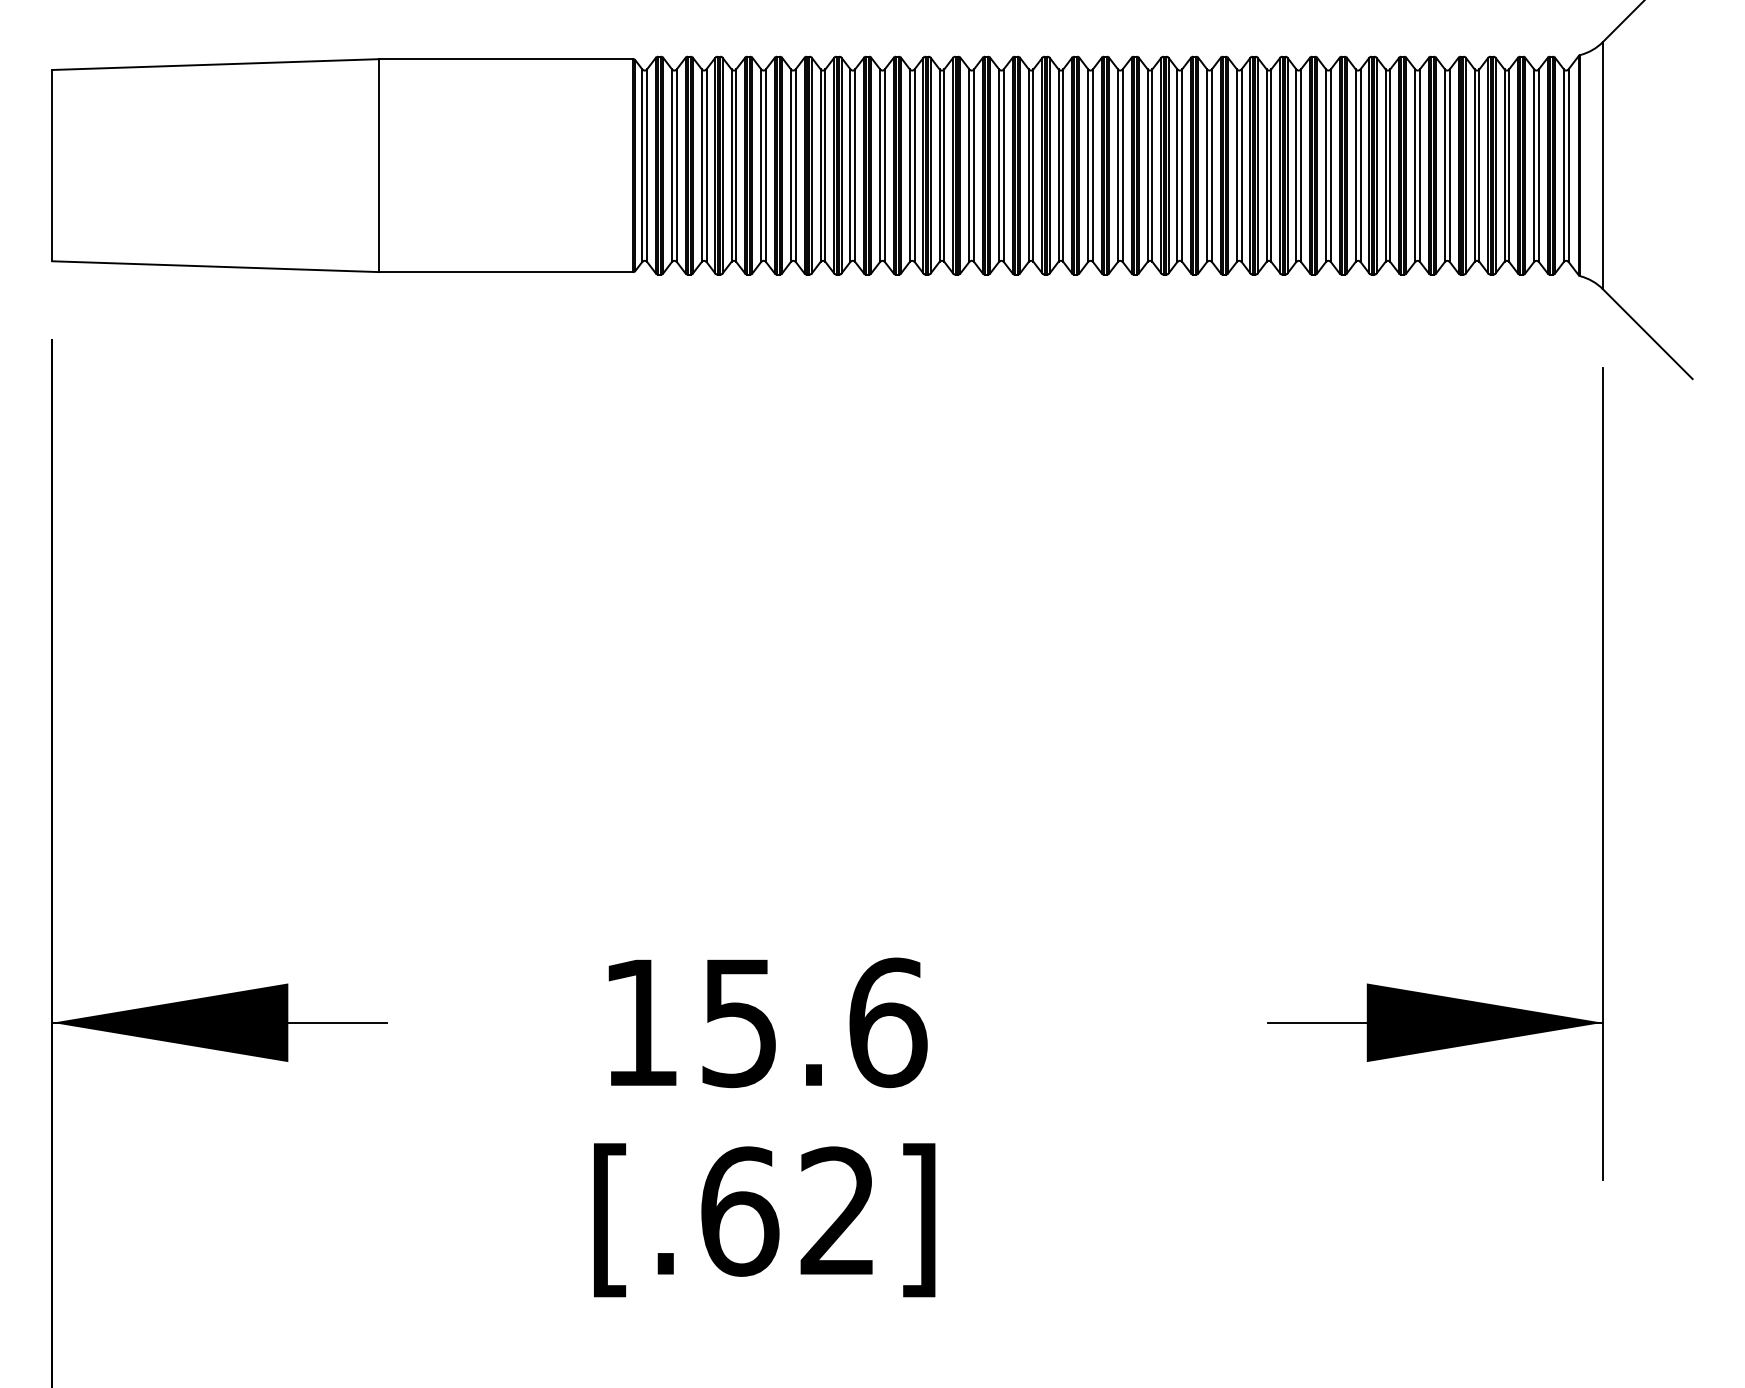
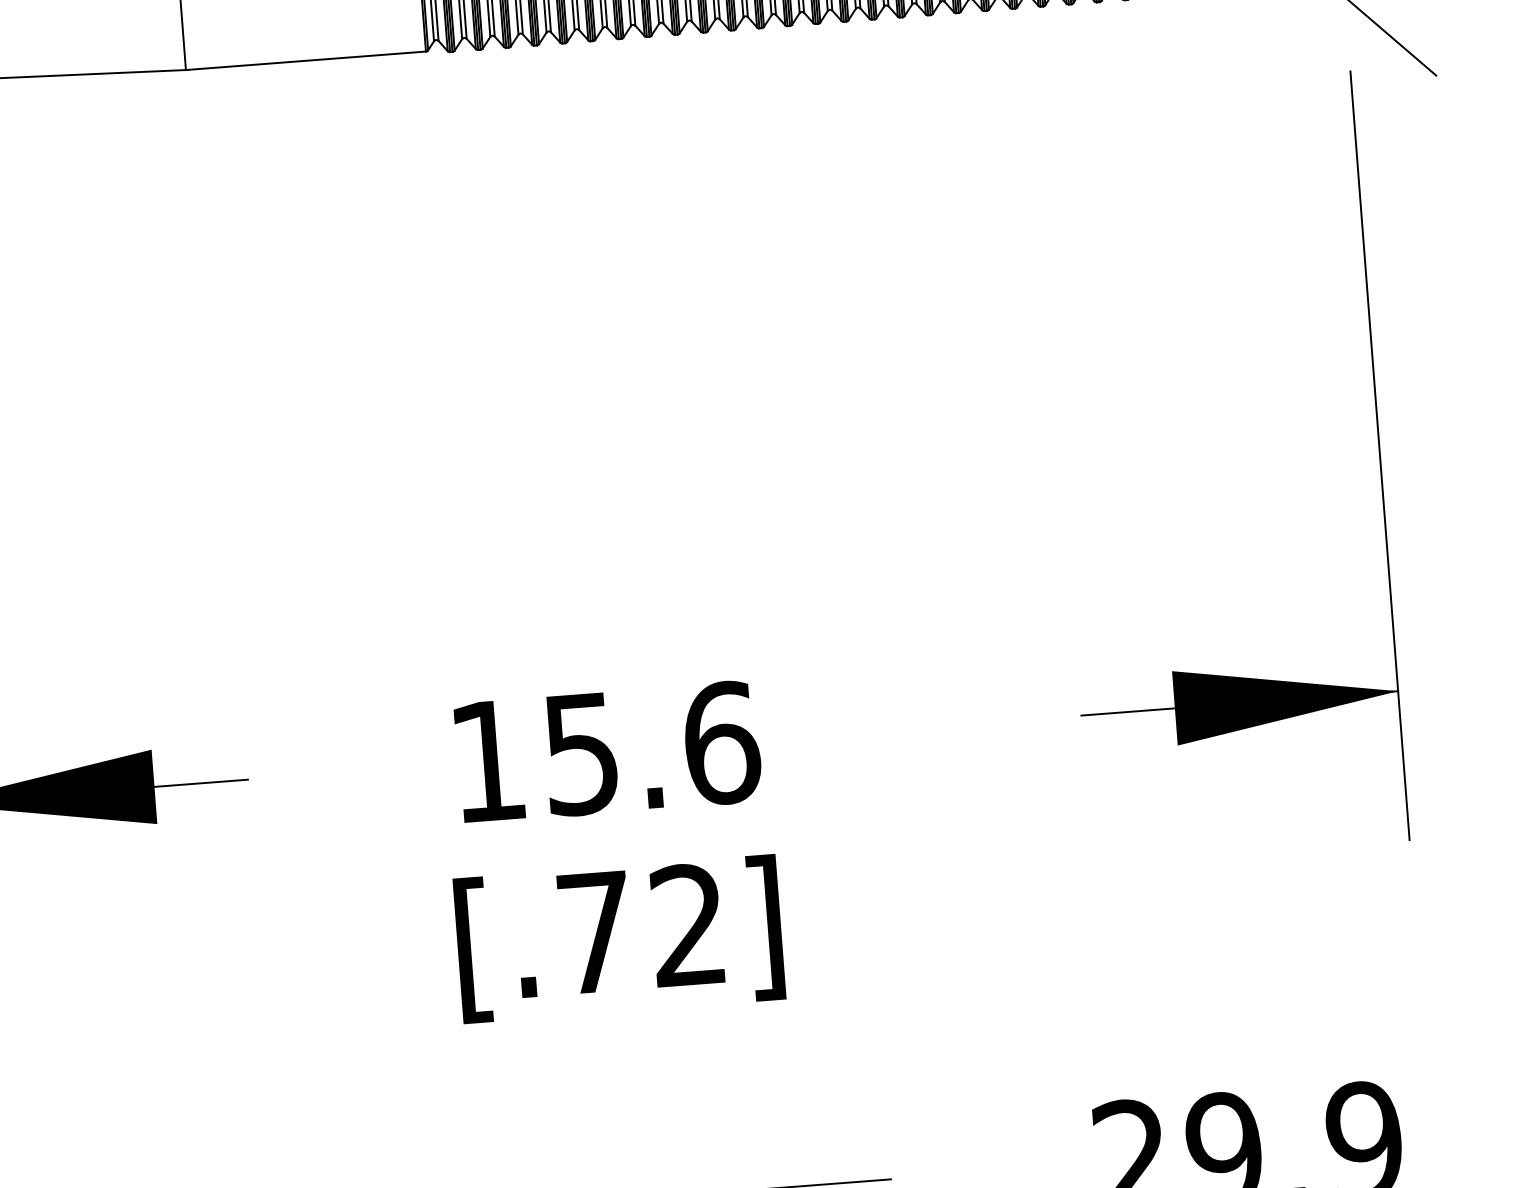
text: (740, 1211) -> (596, 932), [.62] -> [.72]

